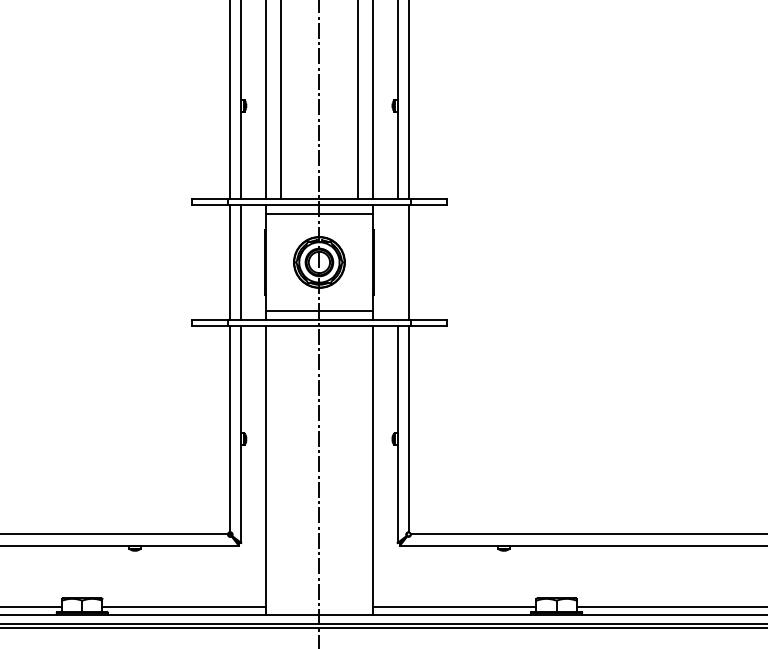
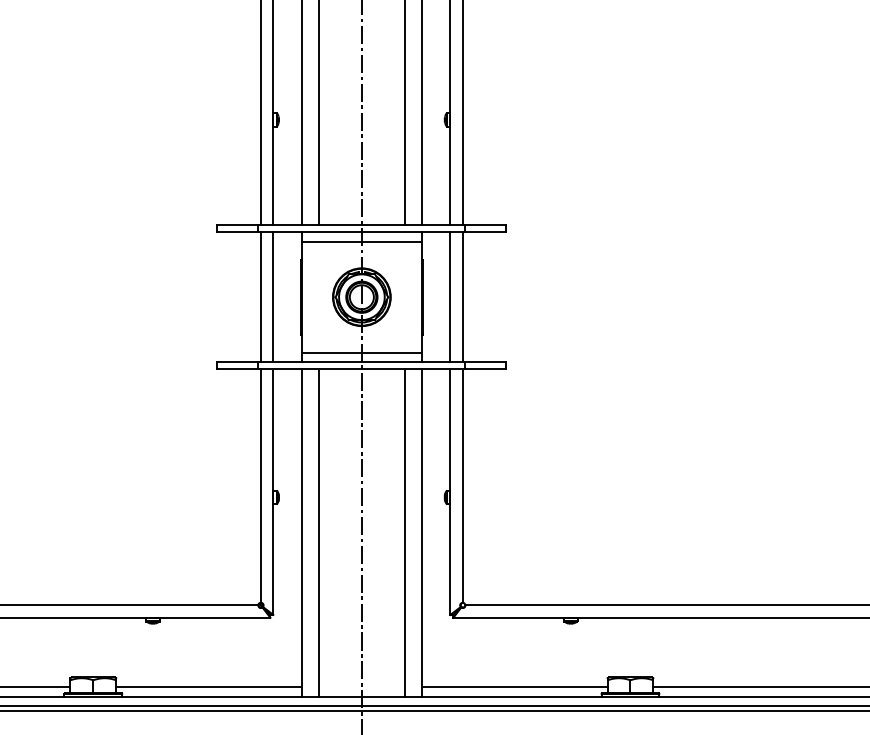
line: (397, 262) -> (450, 297), added
line: (281, 470) -> (318, 532), added
line: (357, 470) -> (404, 532), added

